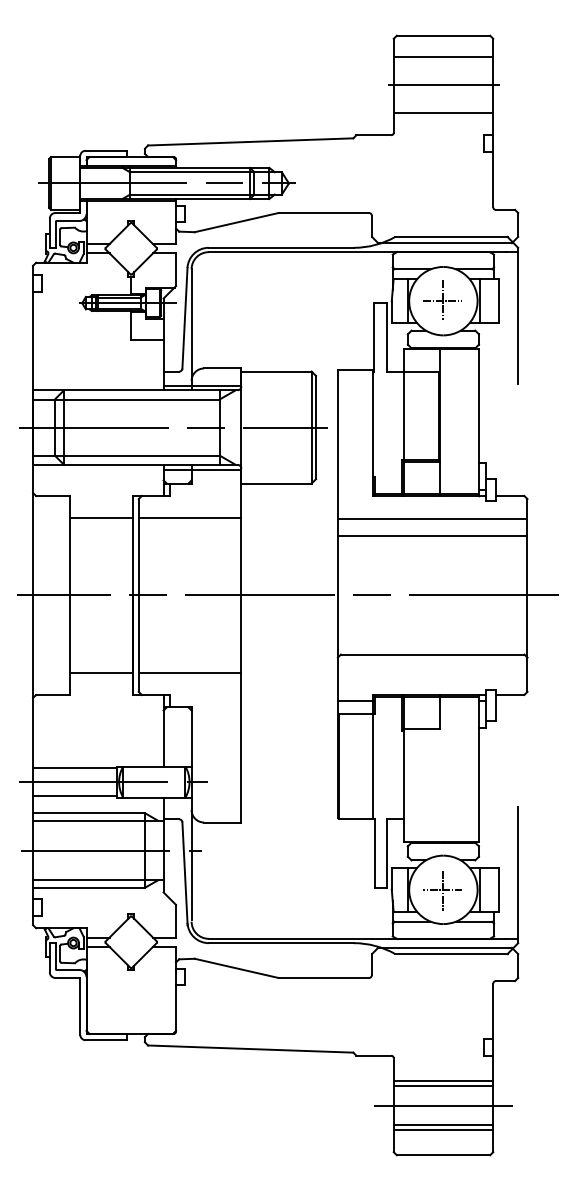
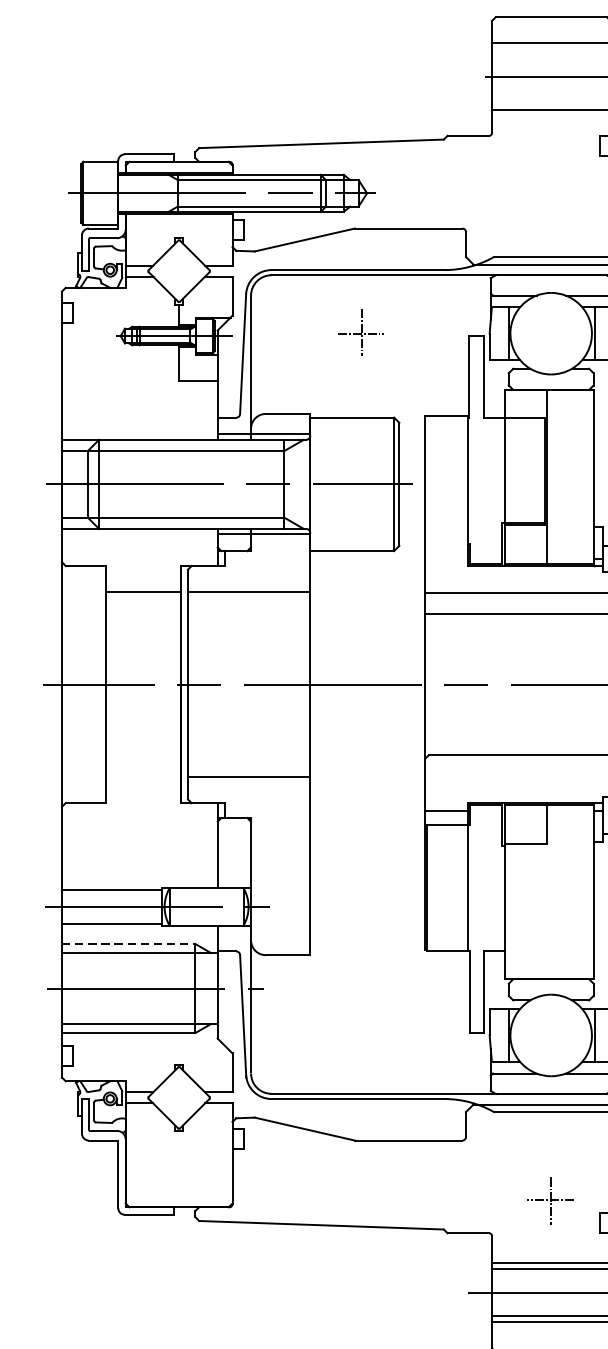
part: (442, 299) -> (360, 331), moved
line: (101, 673) -> (143, 777), removed
line: (89, 813) -> (129, 944), solid -> dashed
part: (442, 890) -> (550, 1200), moved

